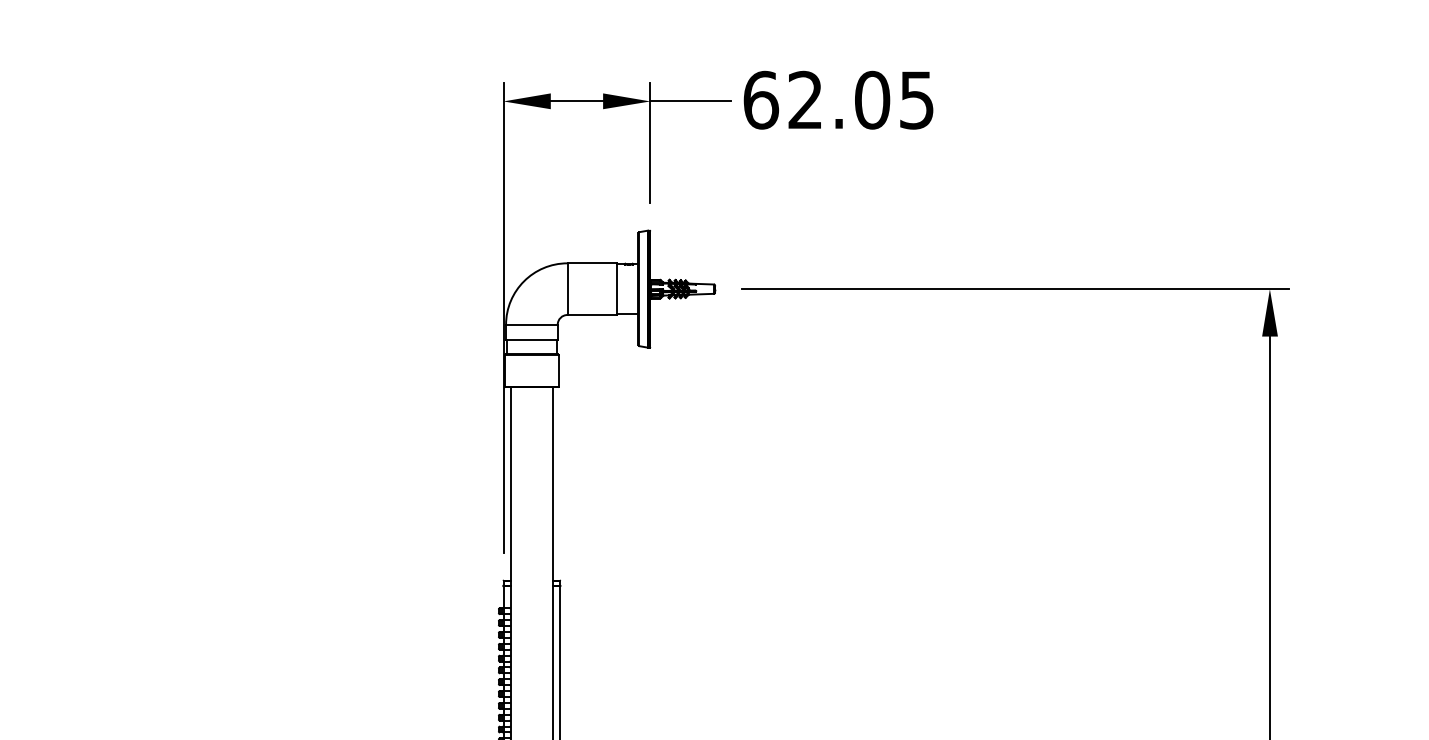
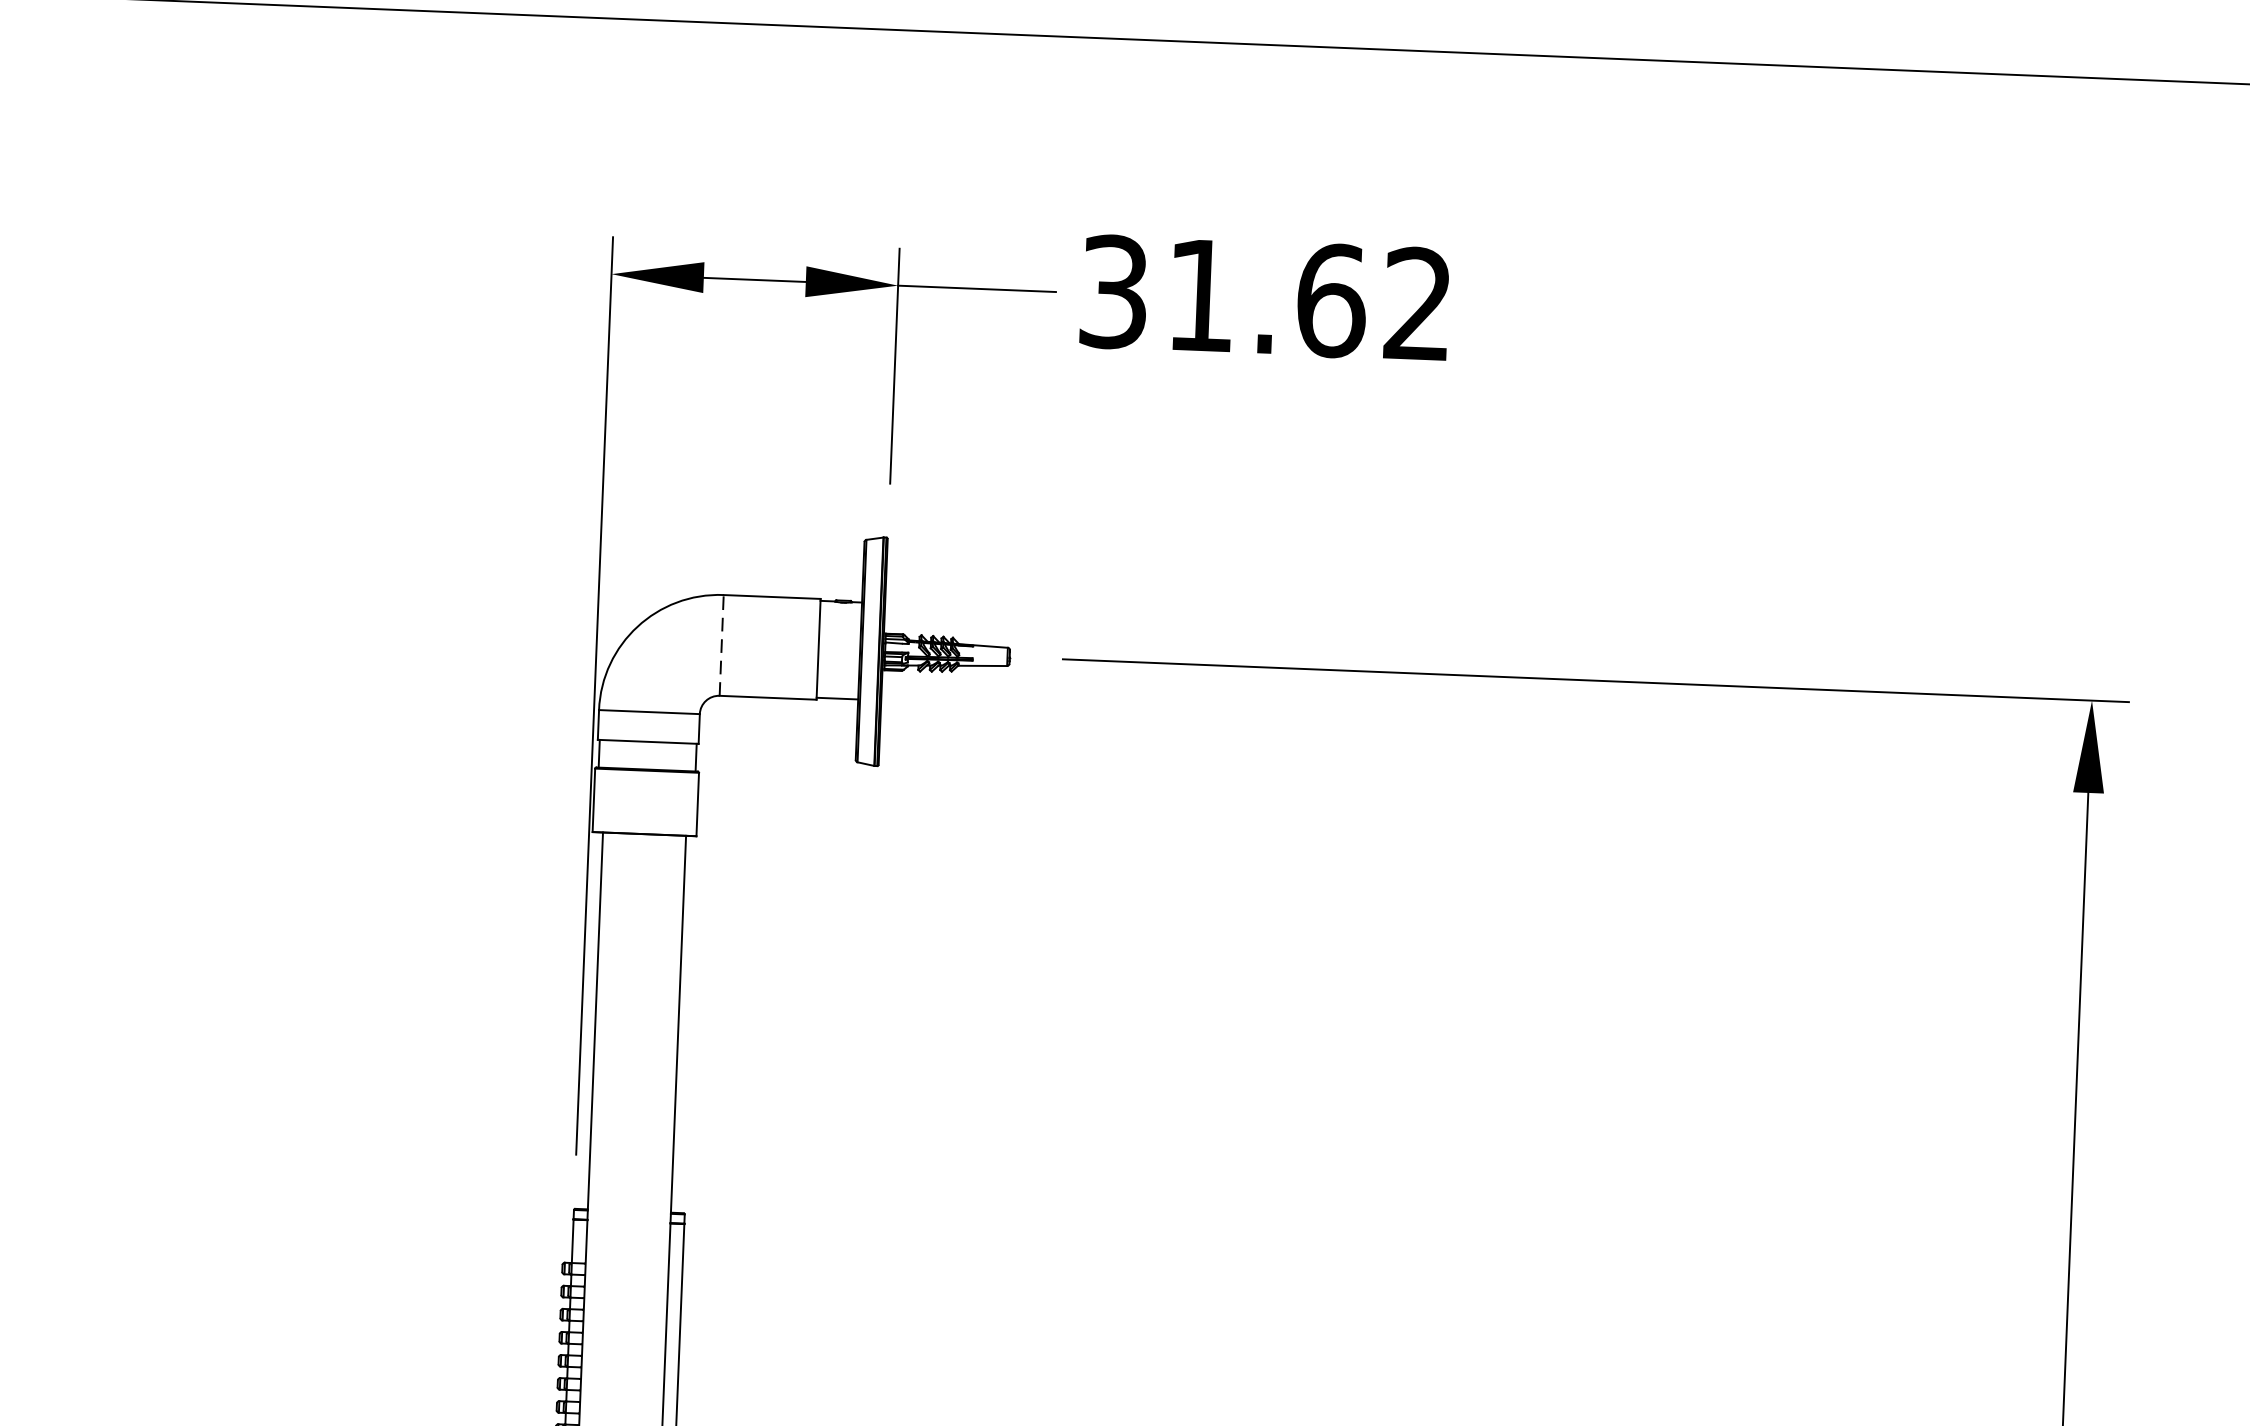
text: (838, 99) -> (1265, 296), 62.05 -> 31.62
line: (567, 289) -> (721, 646), solid -> dashed

